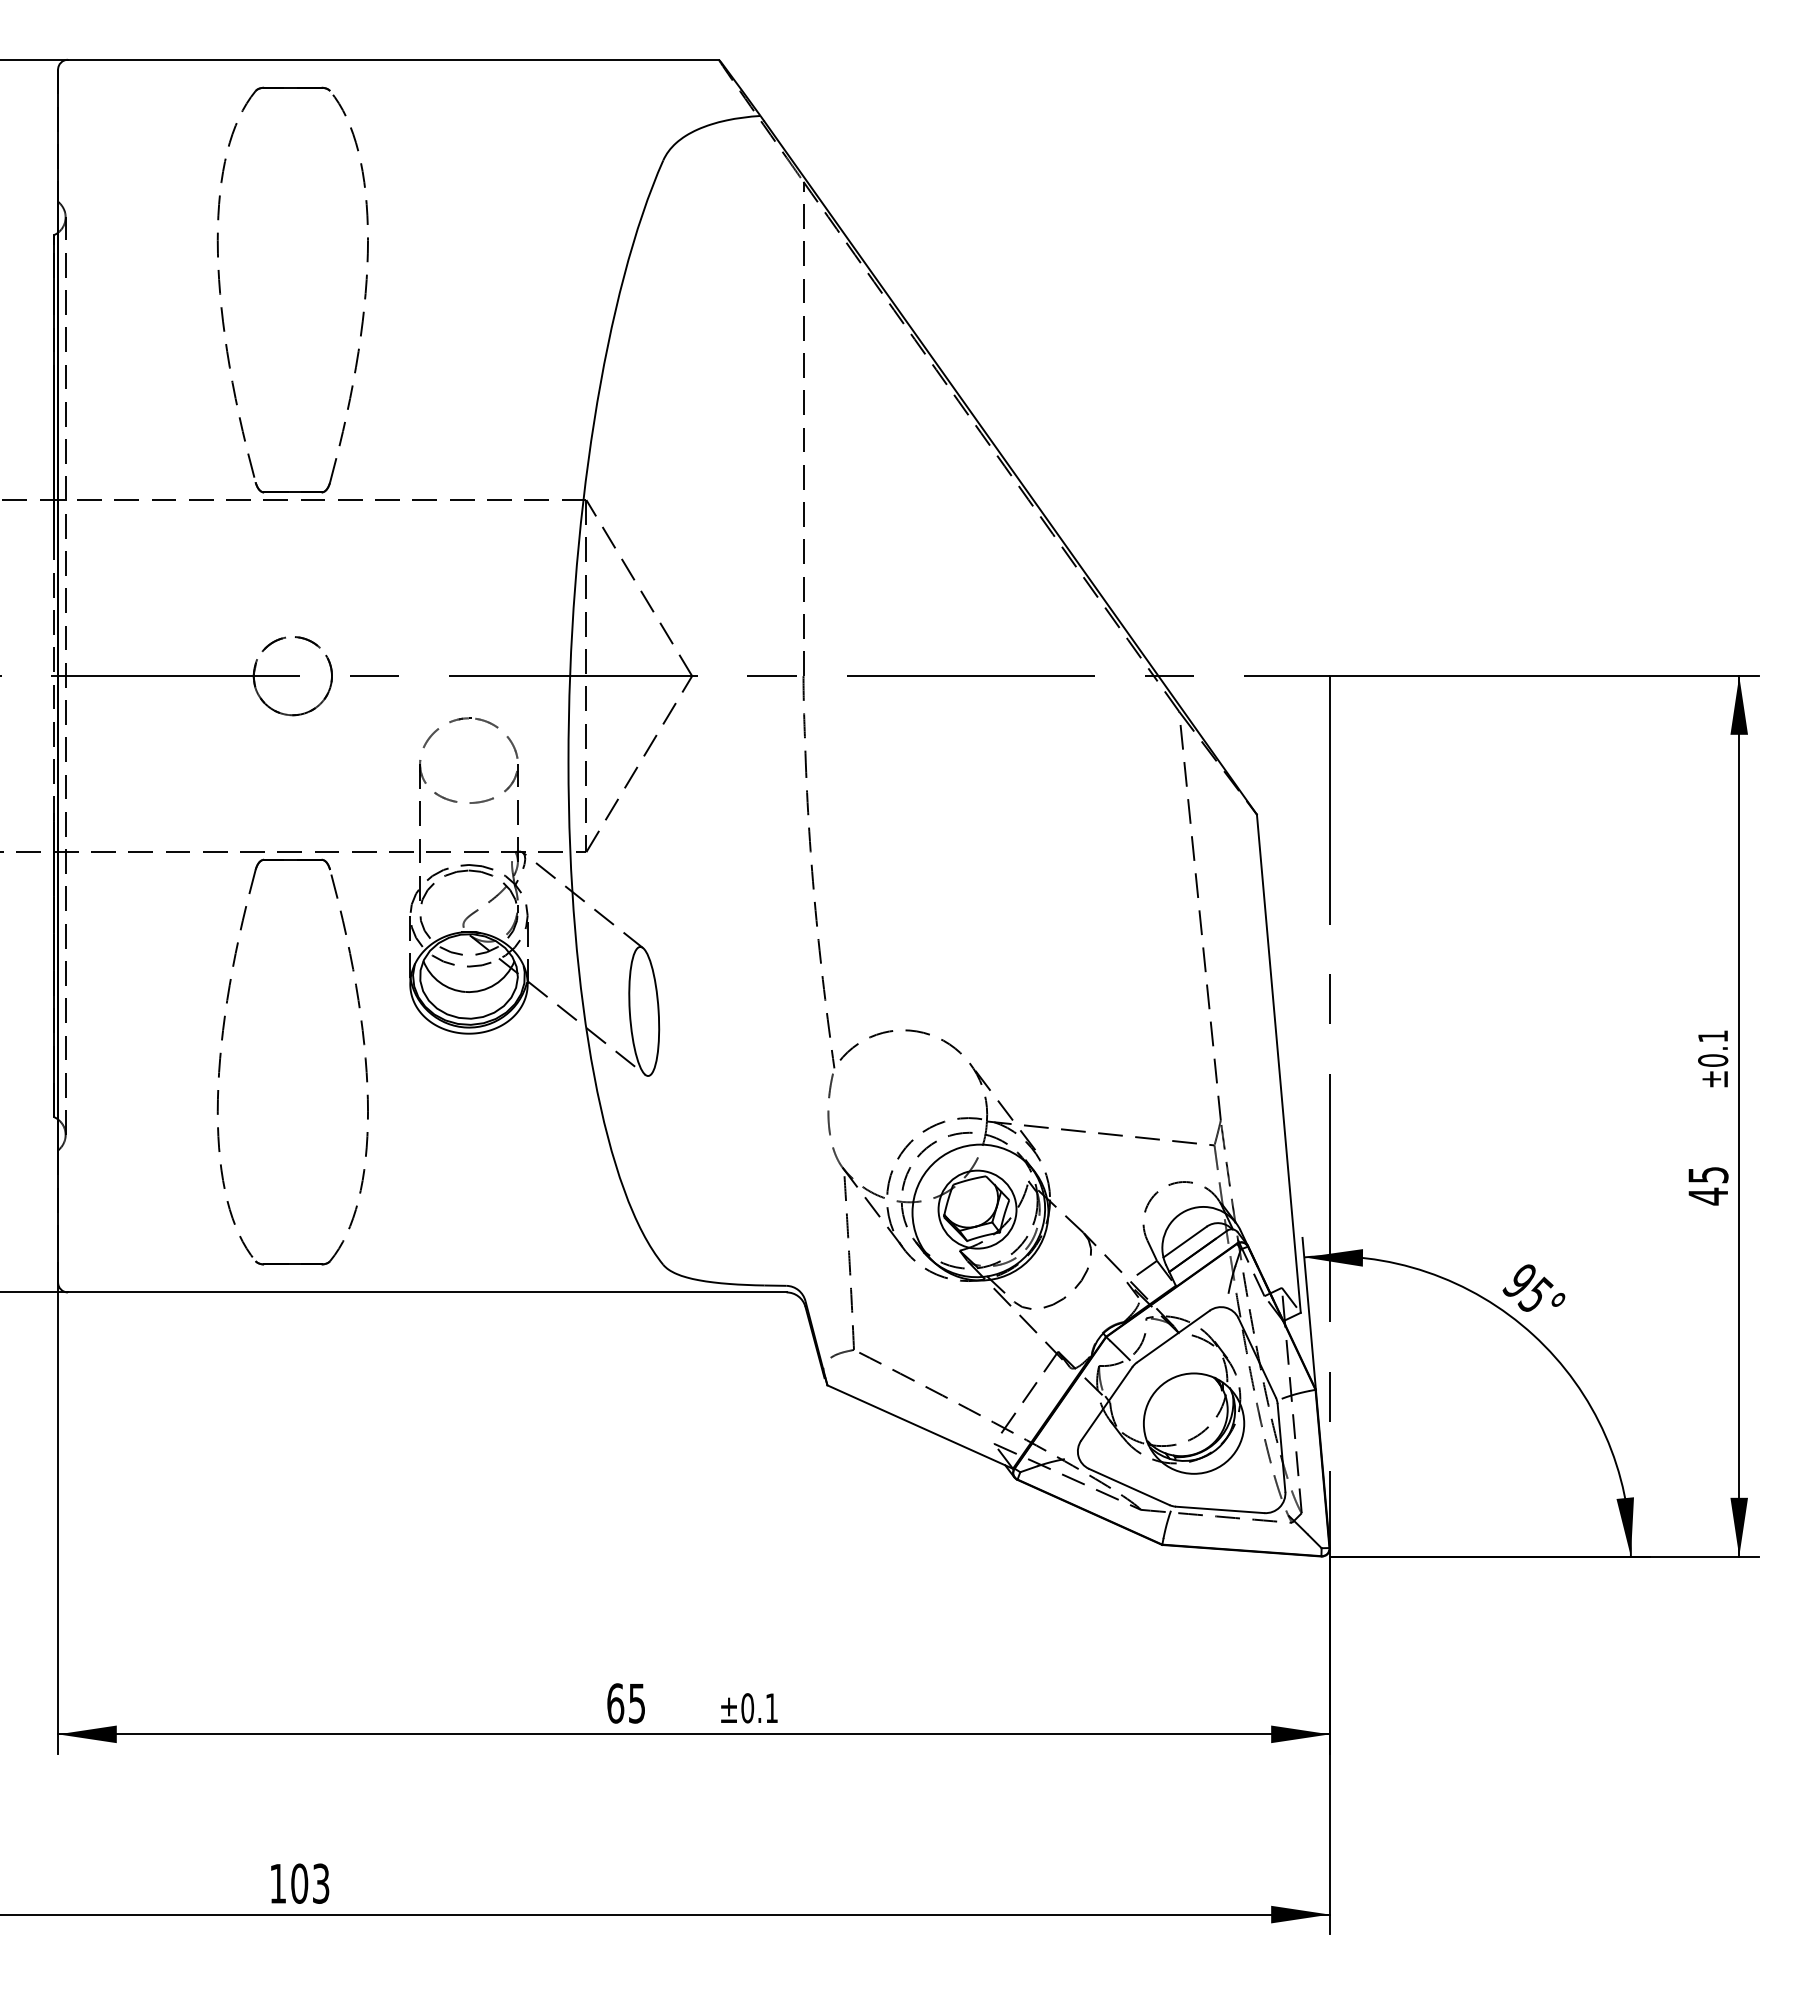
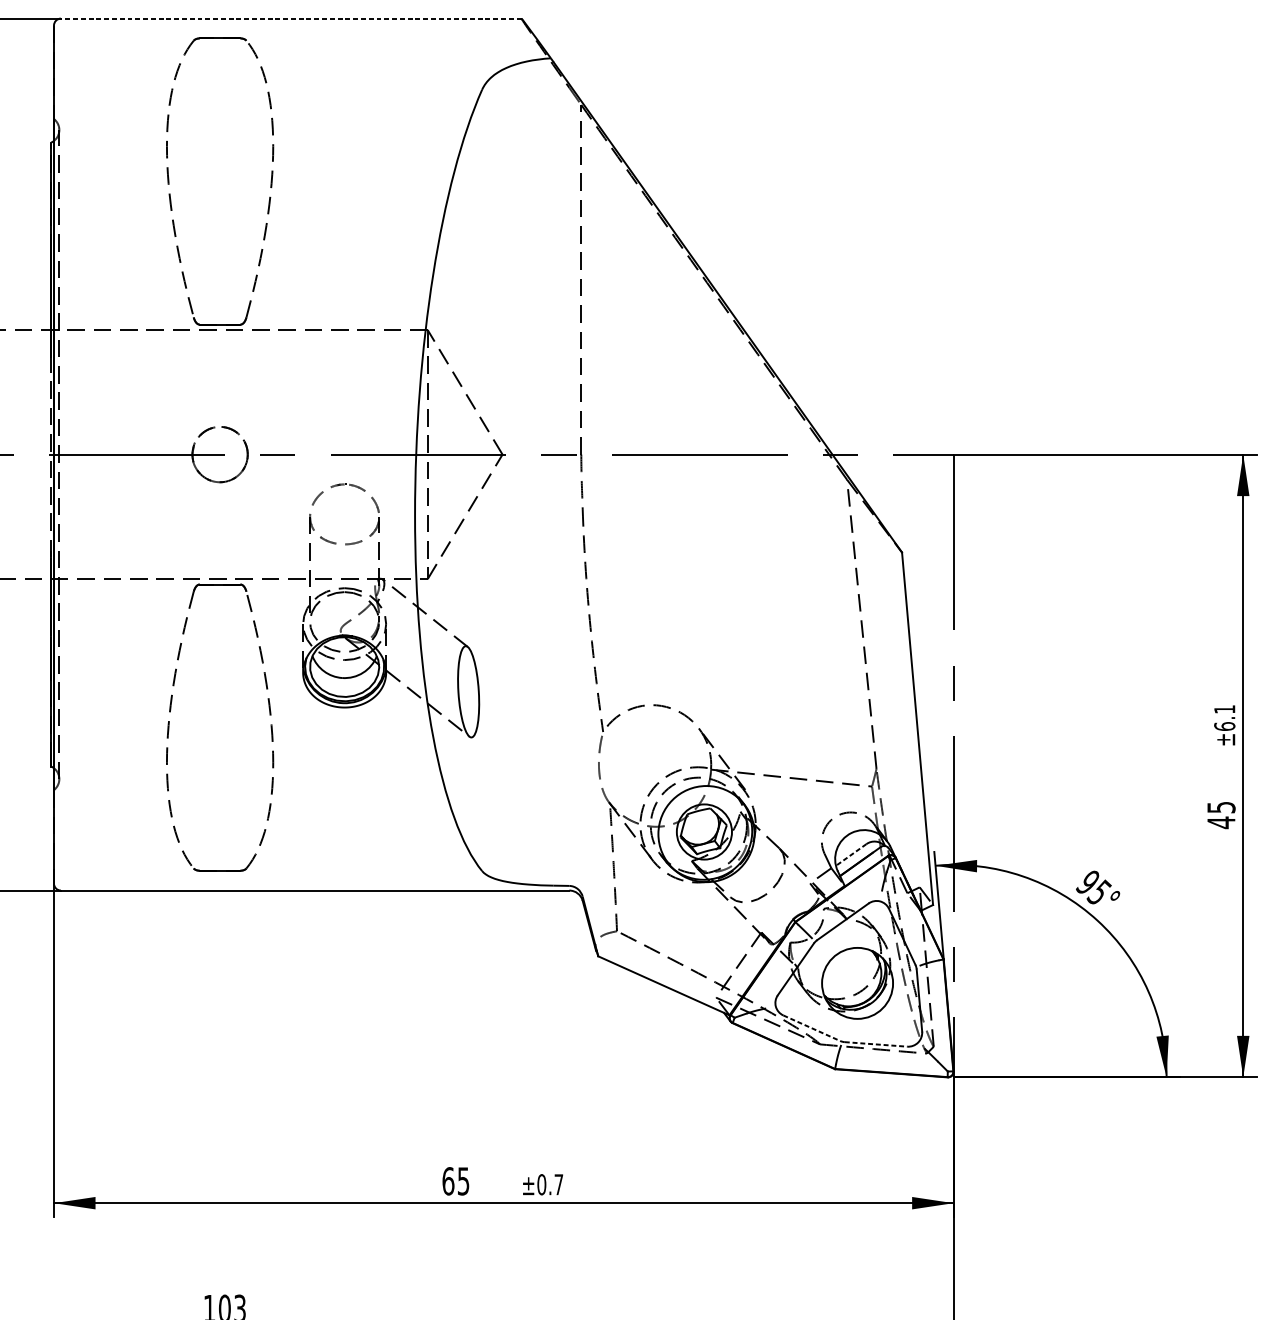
line: (393, 59) -> (291, 18), solid -> dashed
text: (1712, 1060) -> (1224, 726), ±0.1 -> ±6.1
line: (1184, 1242) -> (850, 855), solid -> dashed
line: (1129, 1487) -> (811, 1028), solid -> dashed
line: (1220, 1509) -> (876, 1044), solid -> dashed
text: (771, 1707) -> (558, 1184), ±0.1 -> ±0.7

